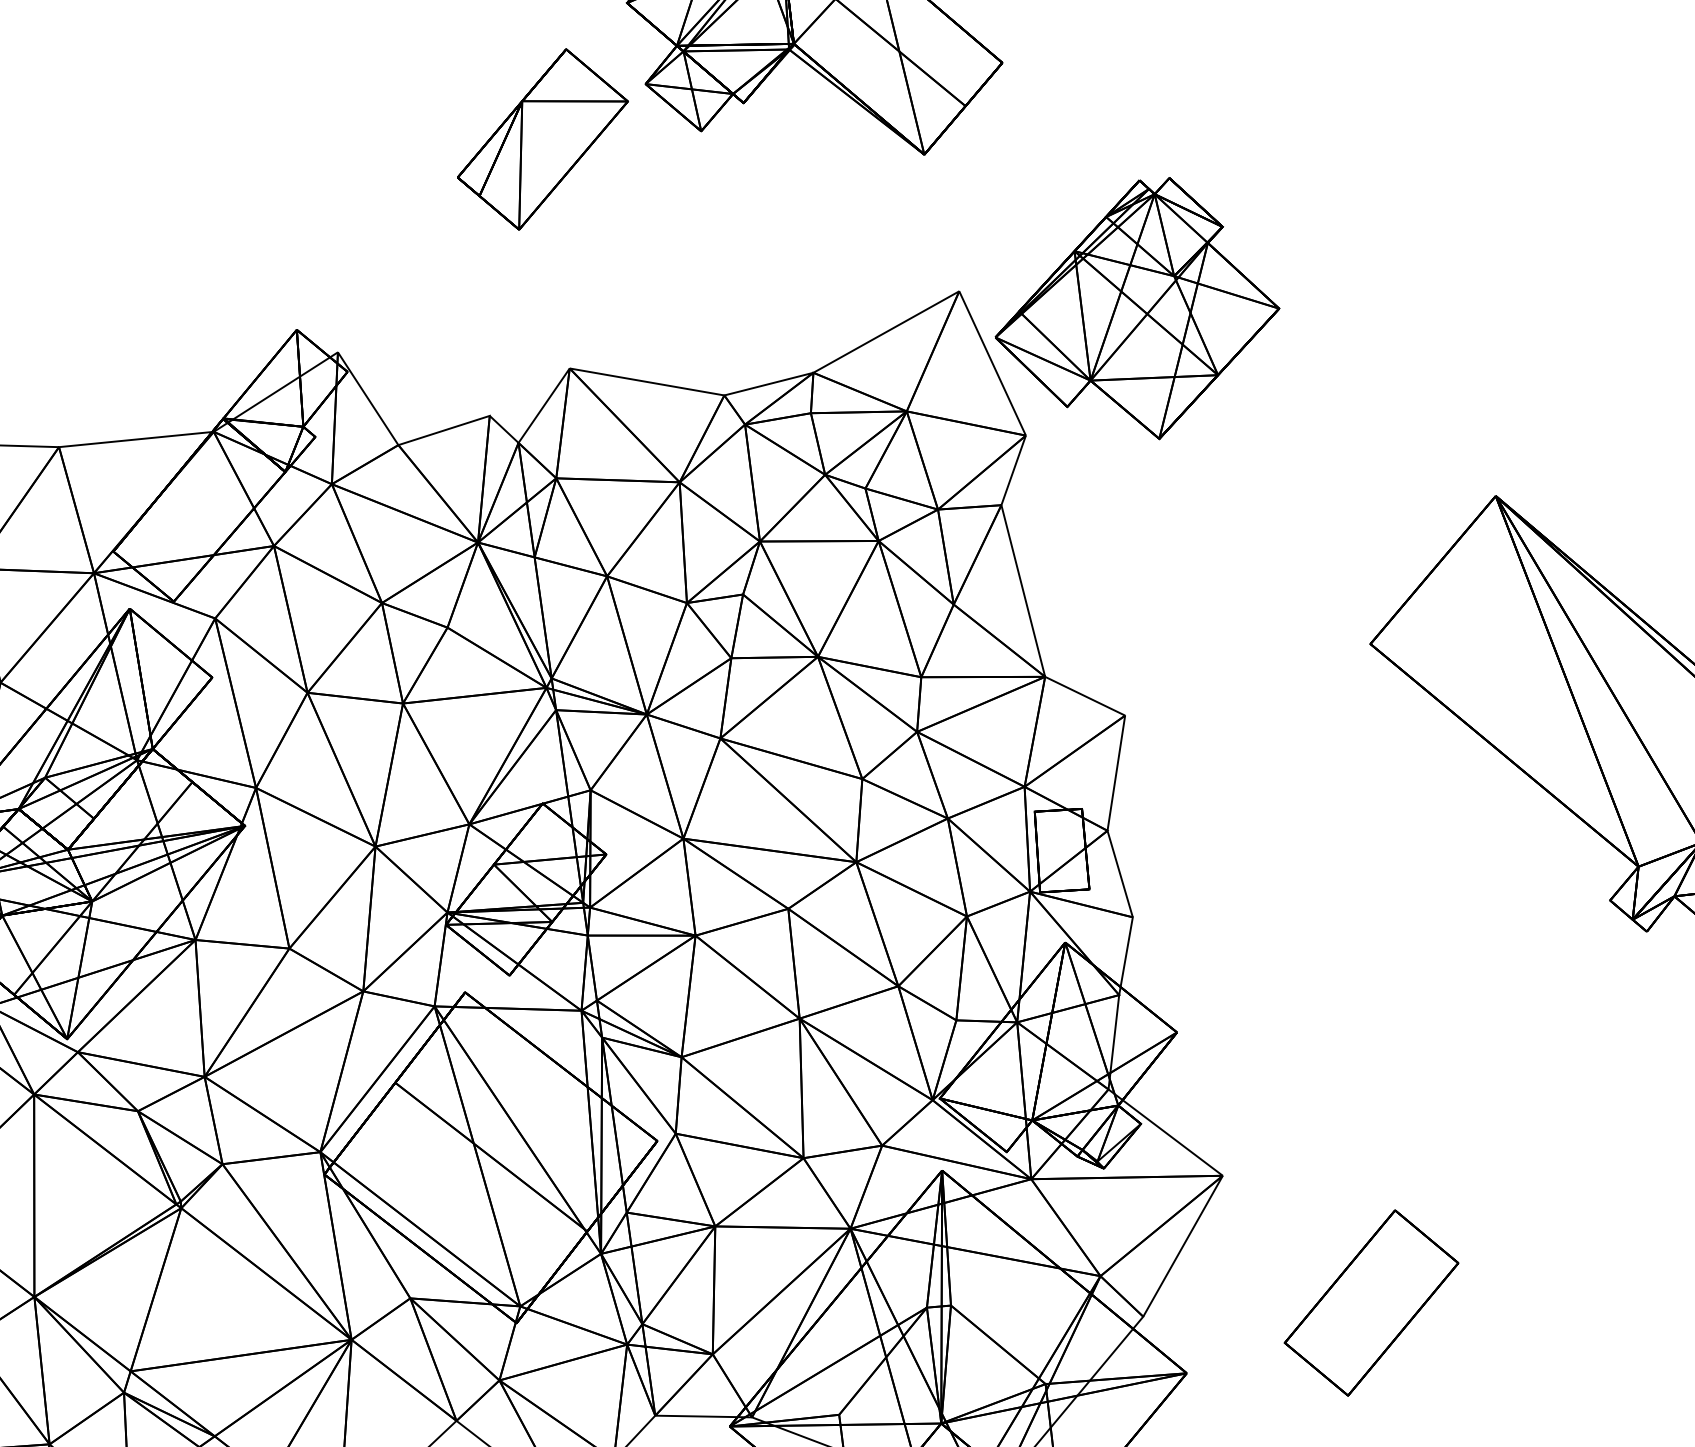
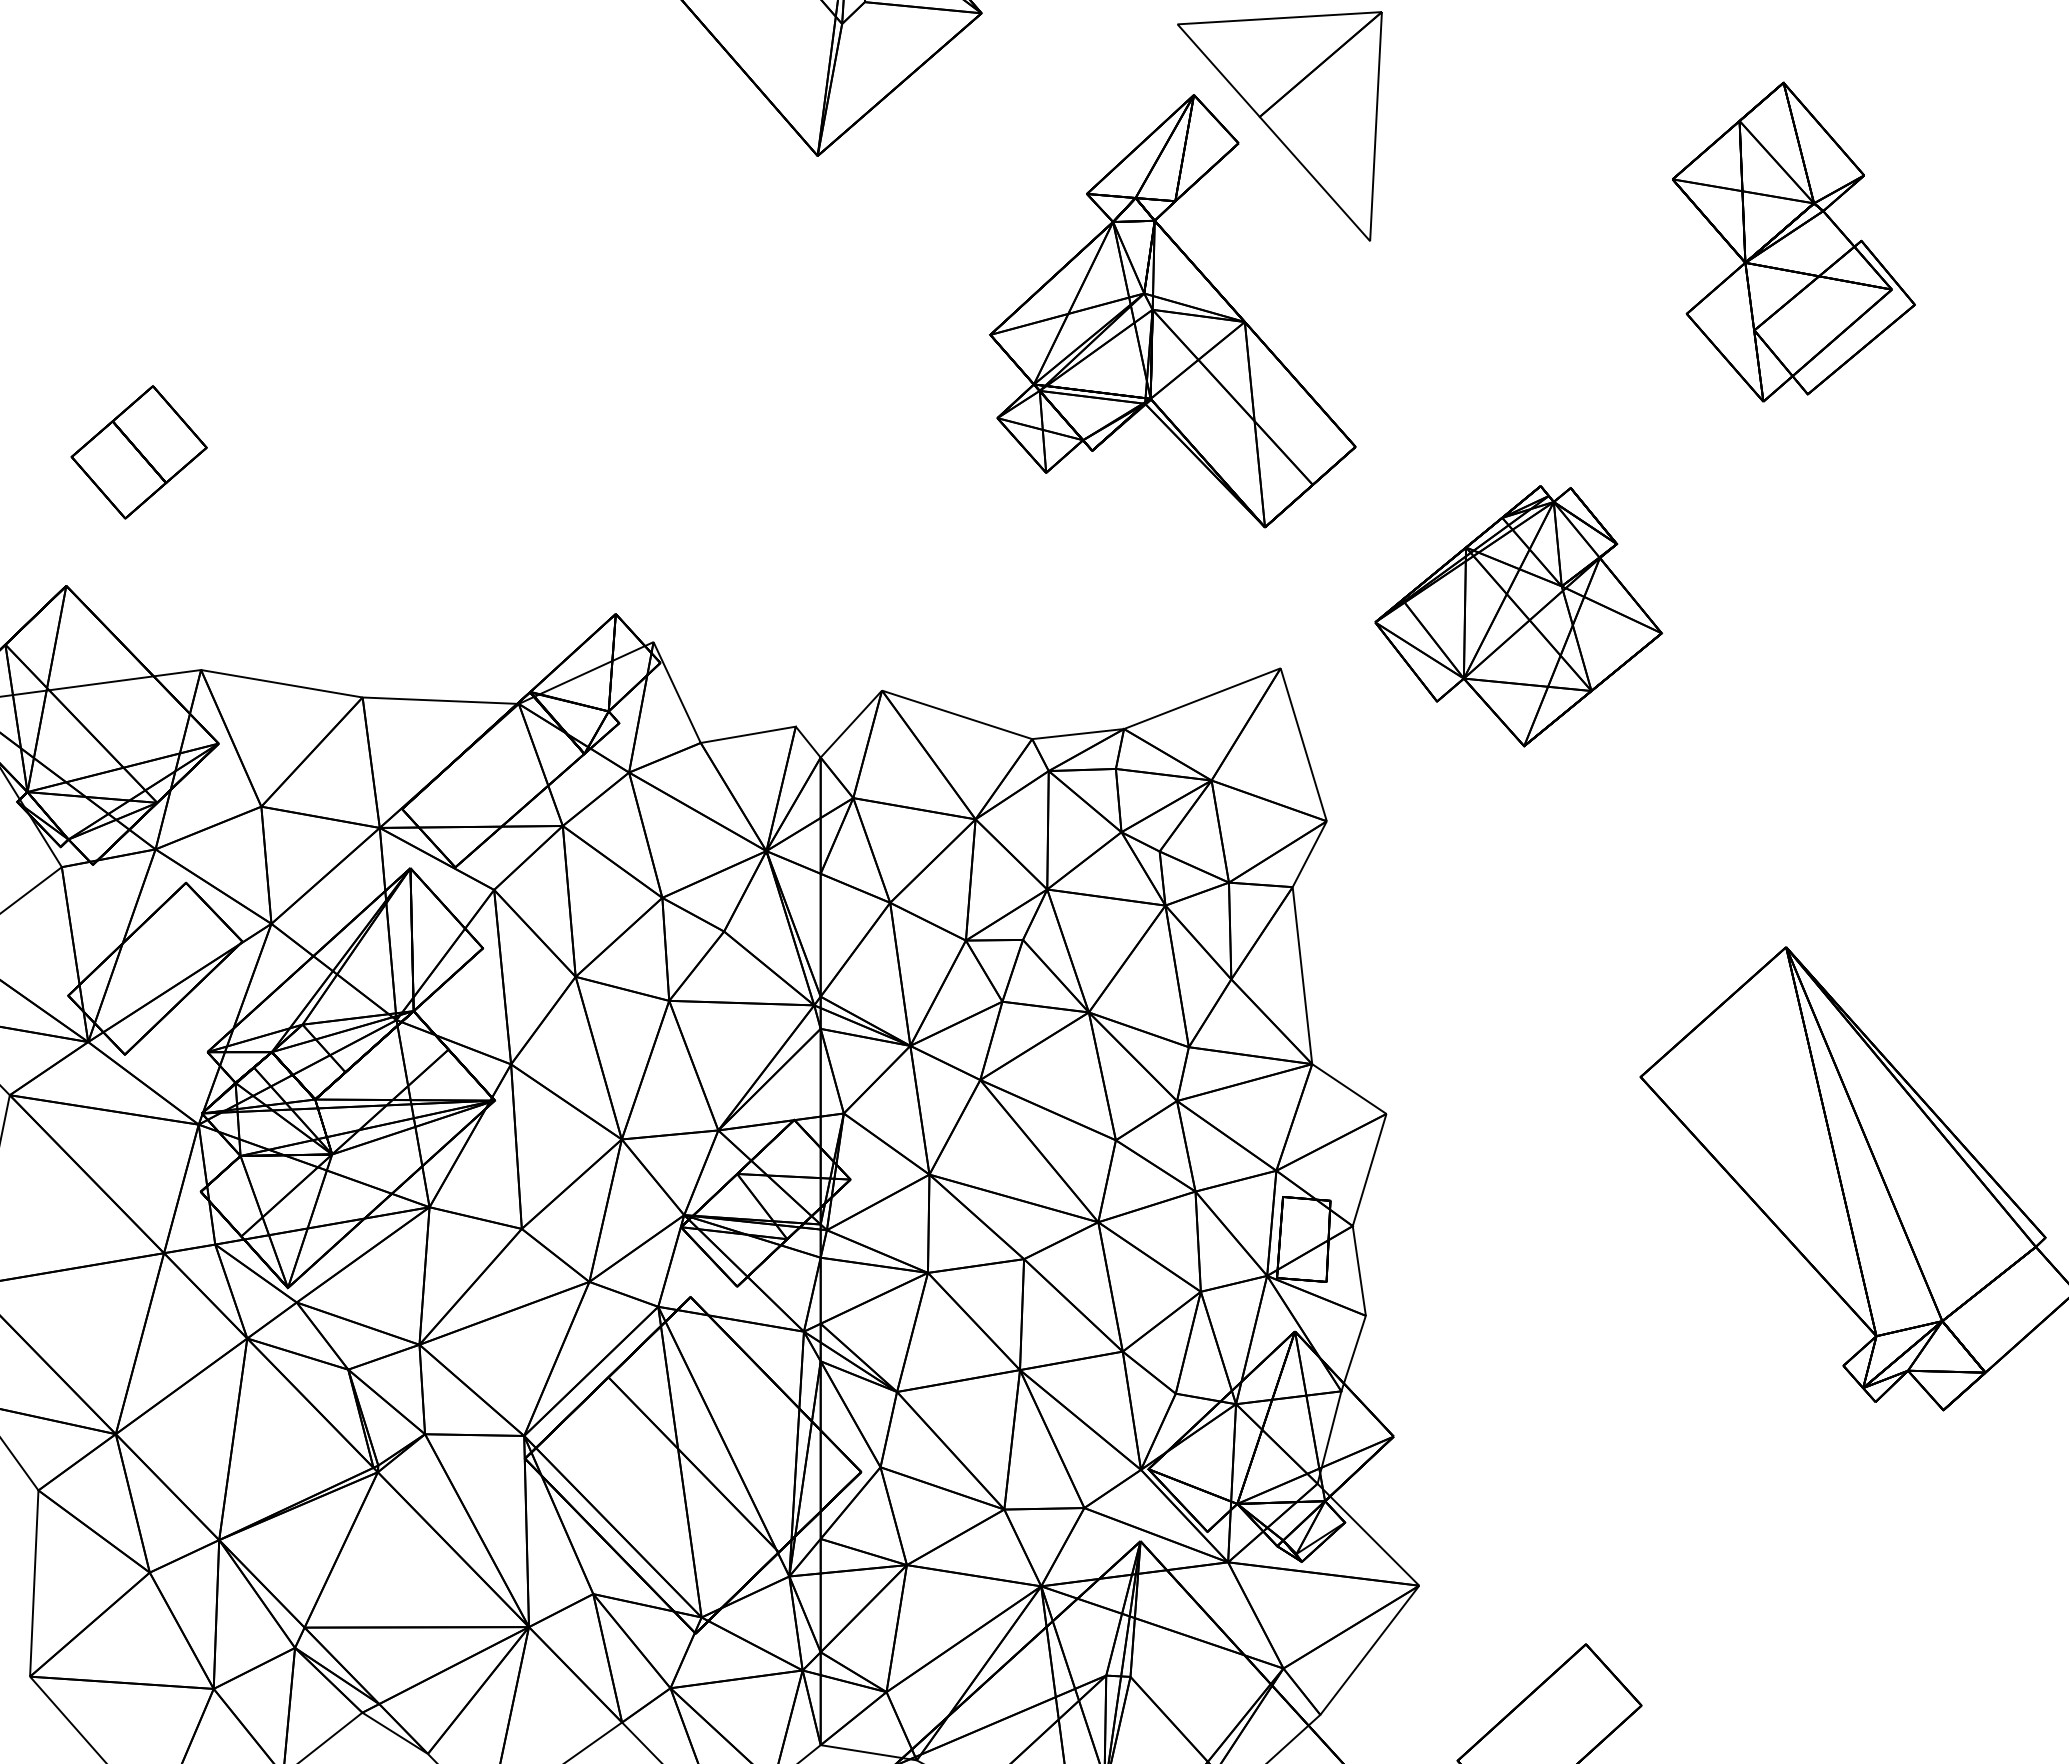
part: (542, 139) -> (887, 458), removed
part: (1135, 311) -> (1518, 616), moved

